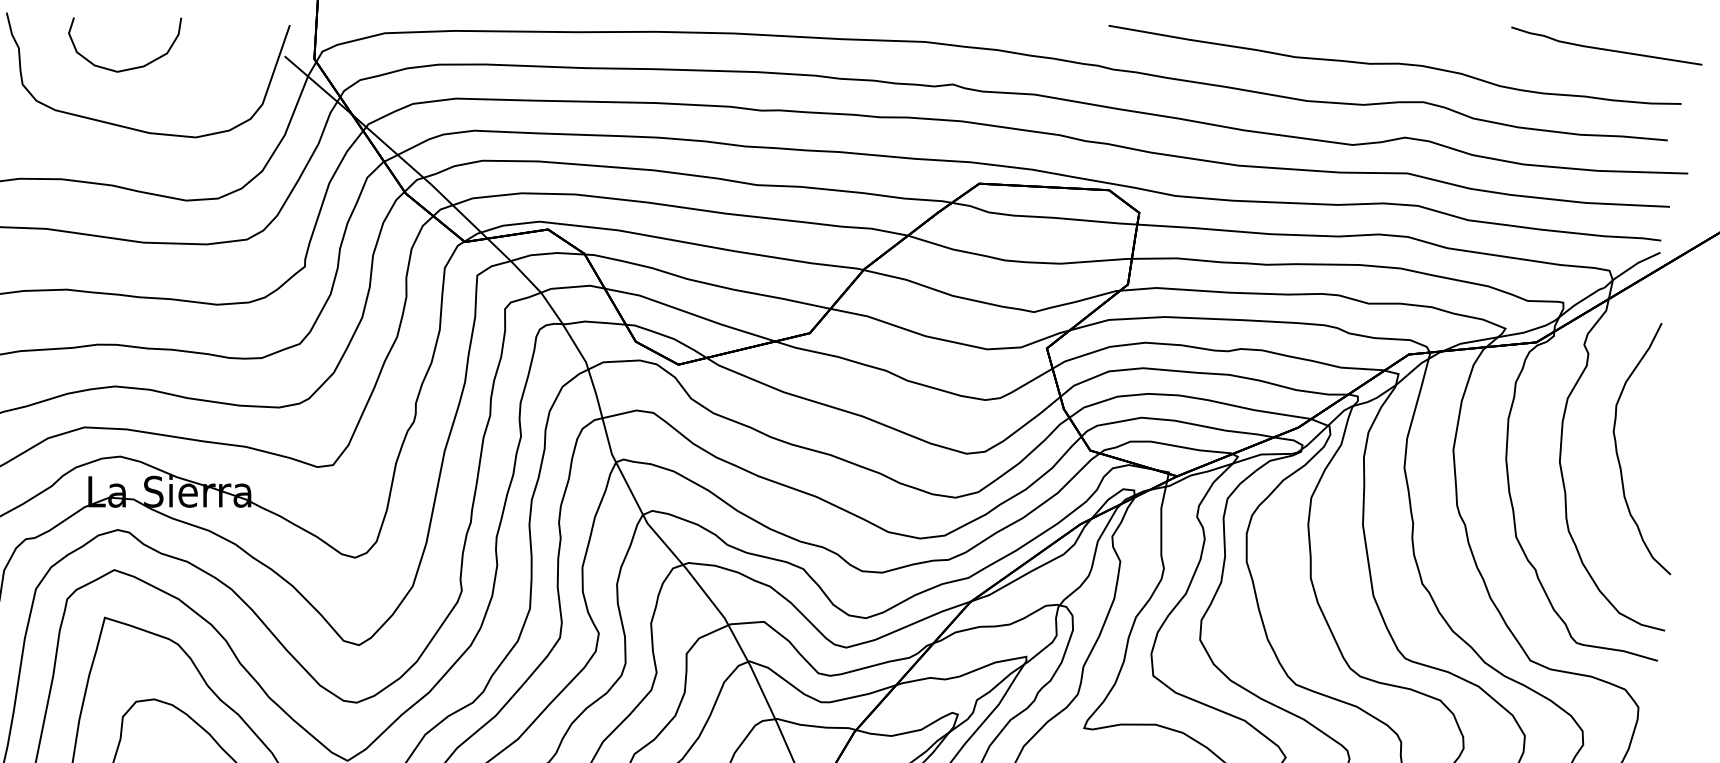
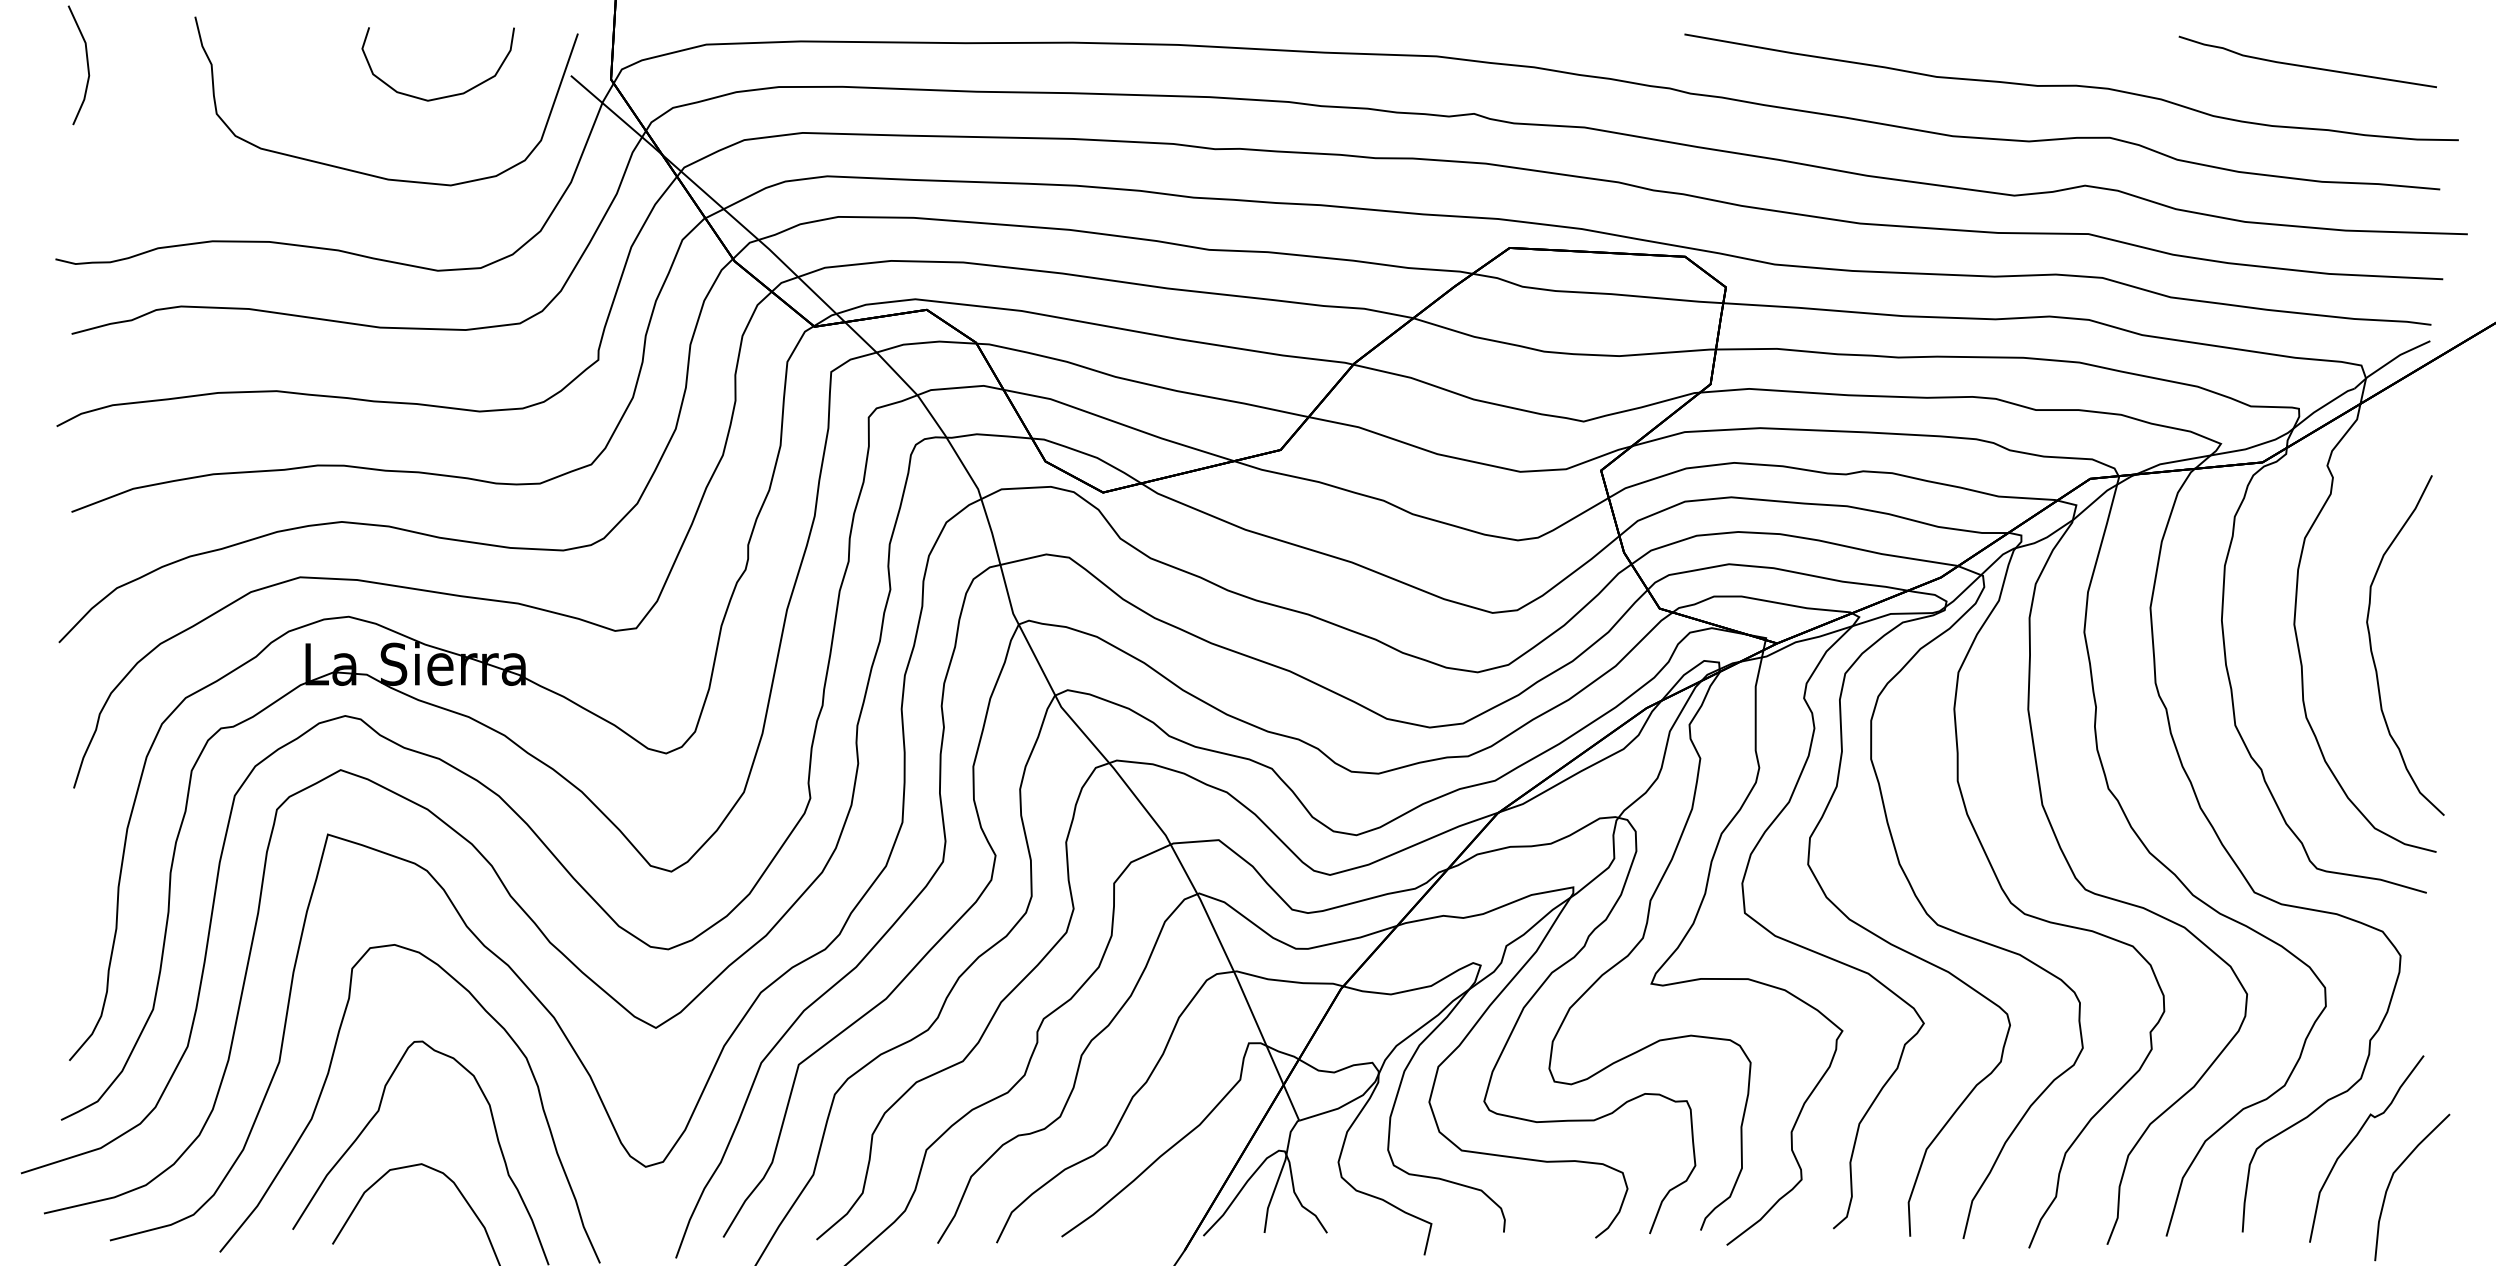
curve: (1605, 48) -> (2306, 65), moved
curve: (128, 68) -> (442, 96), moved
curve: (1618, 455) -> (2373, 654), moved

